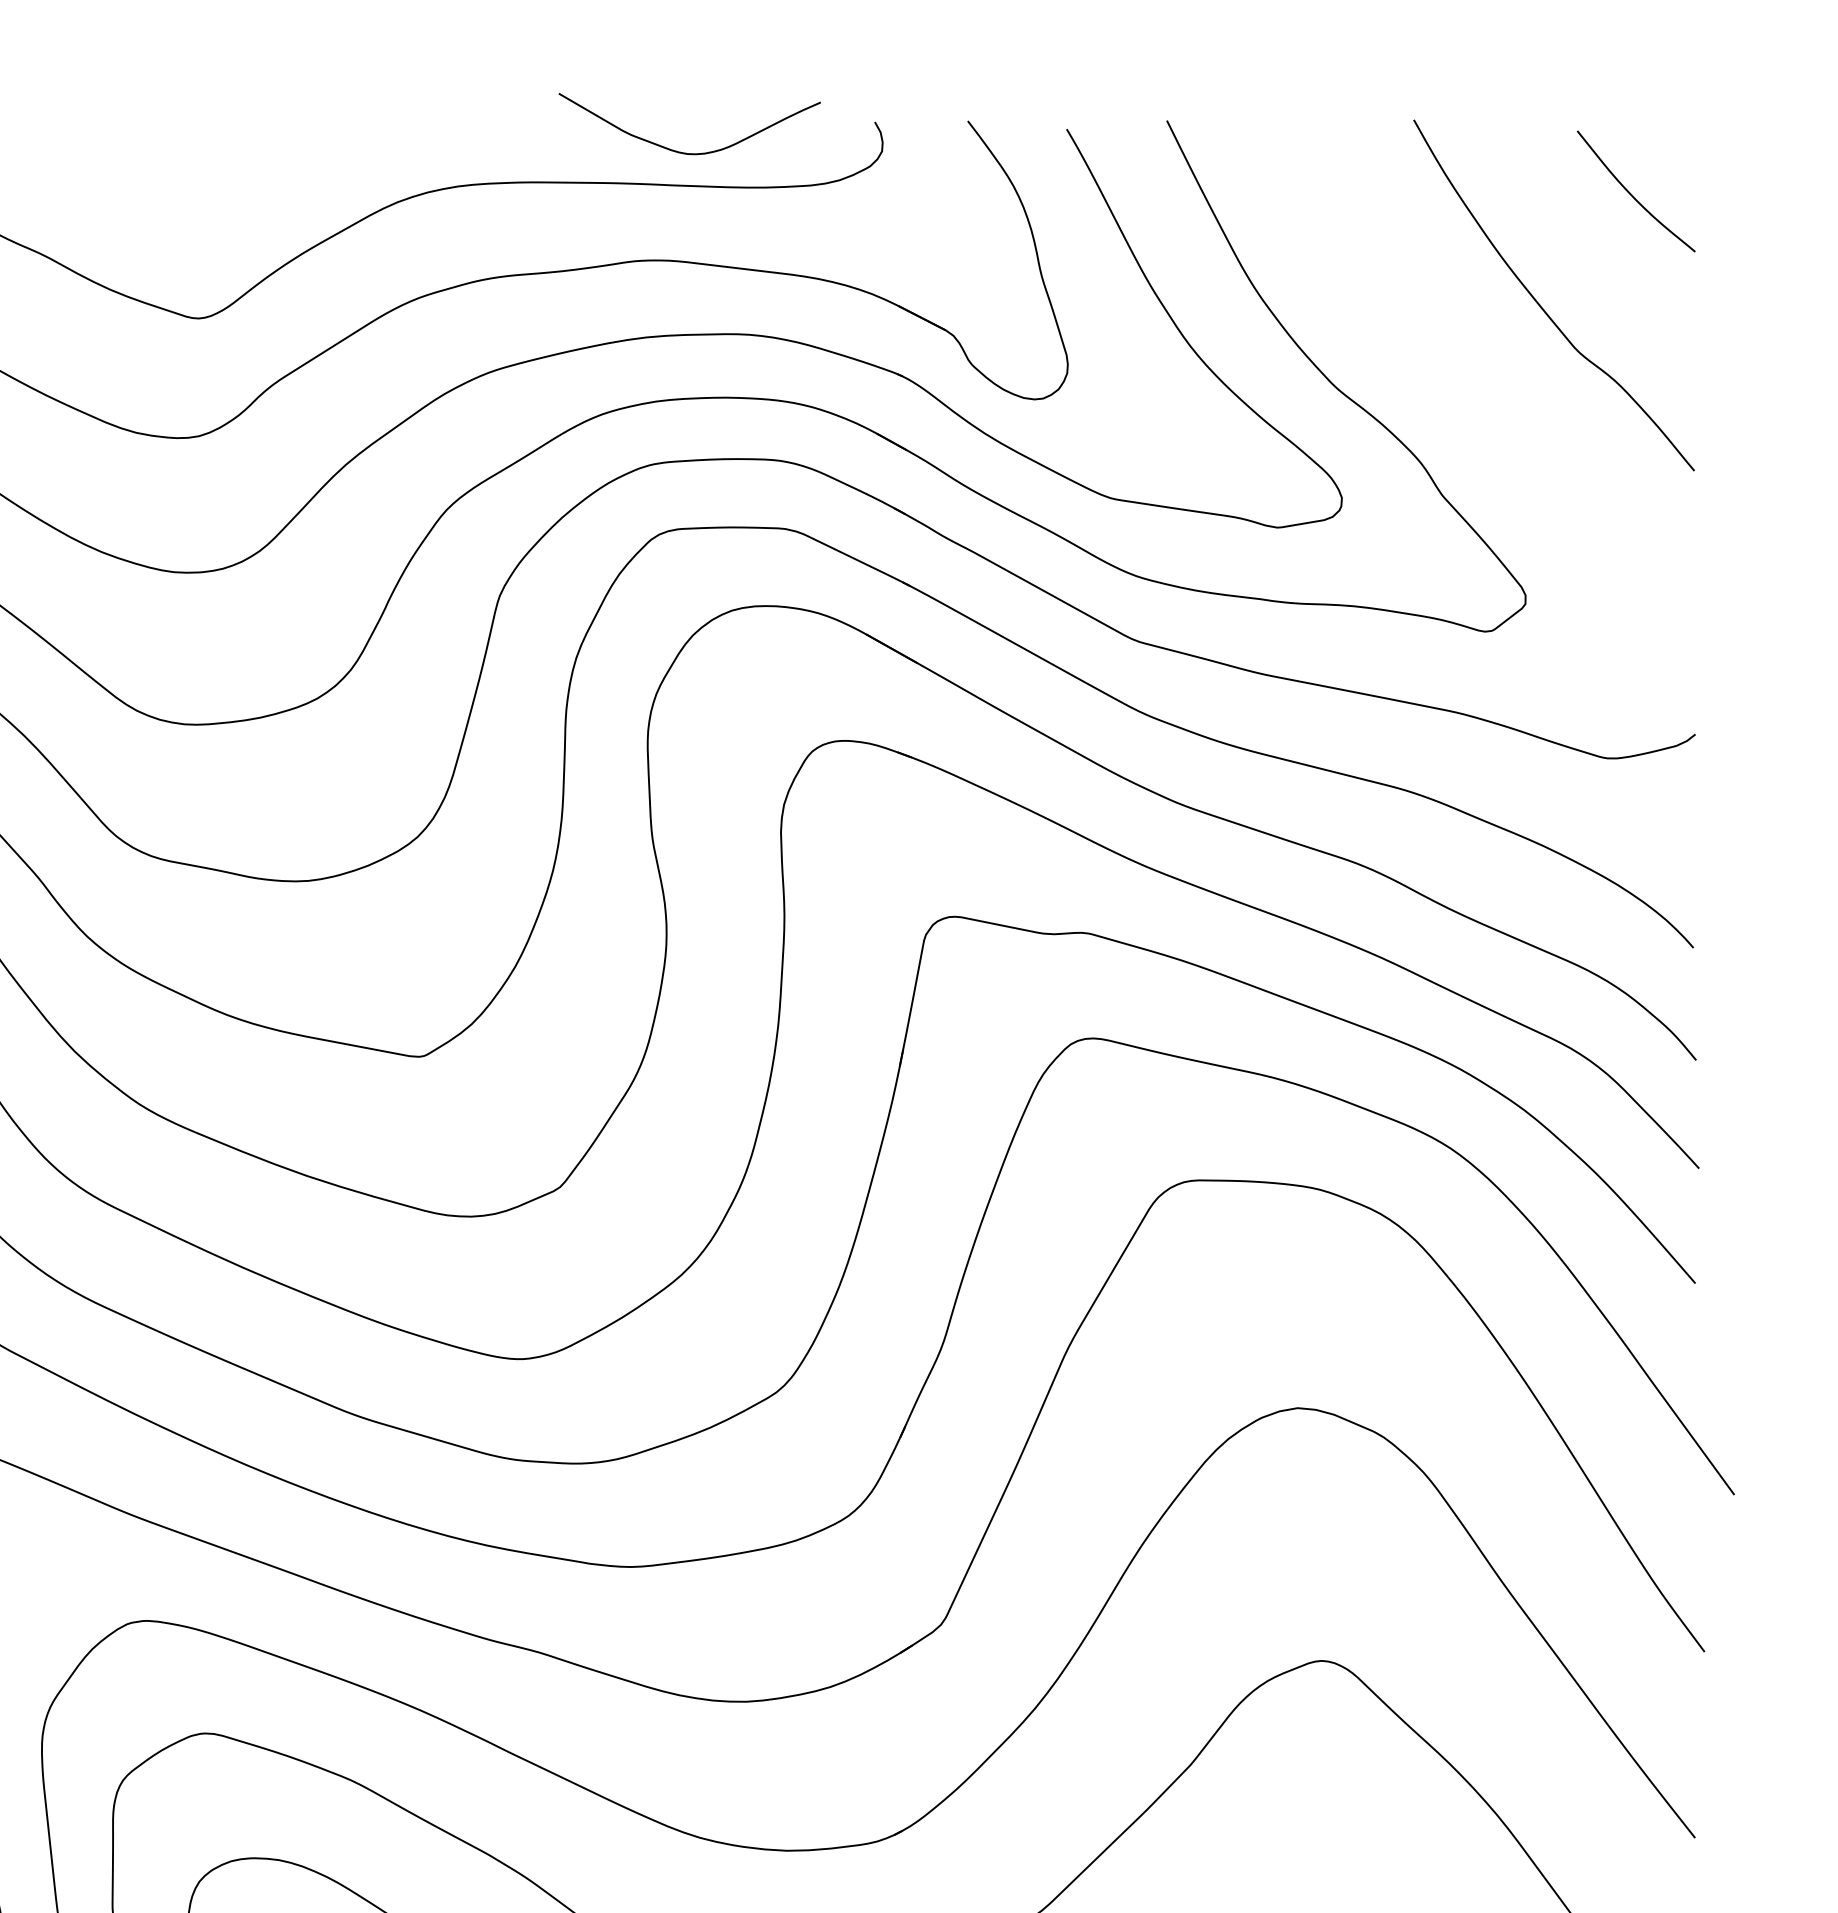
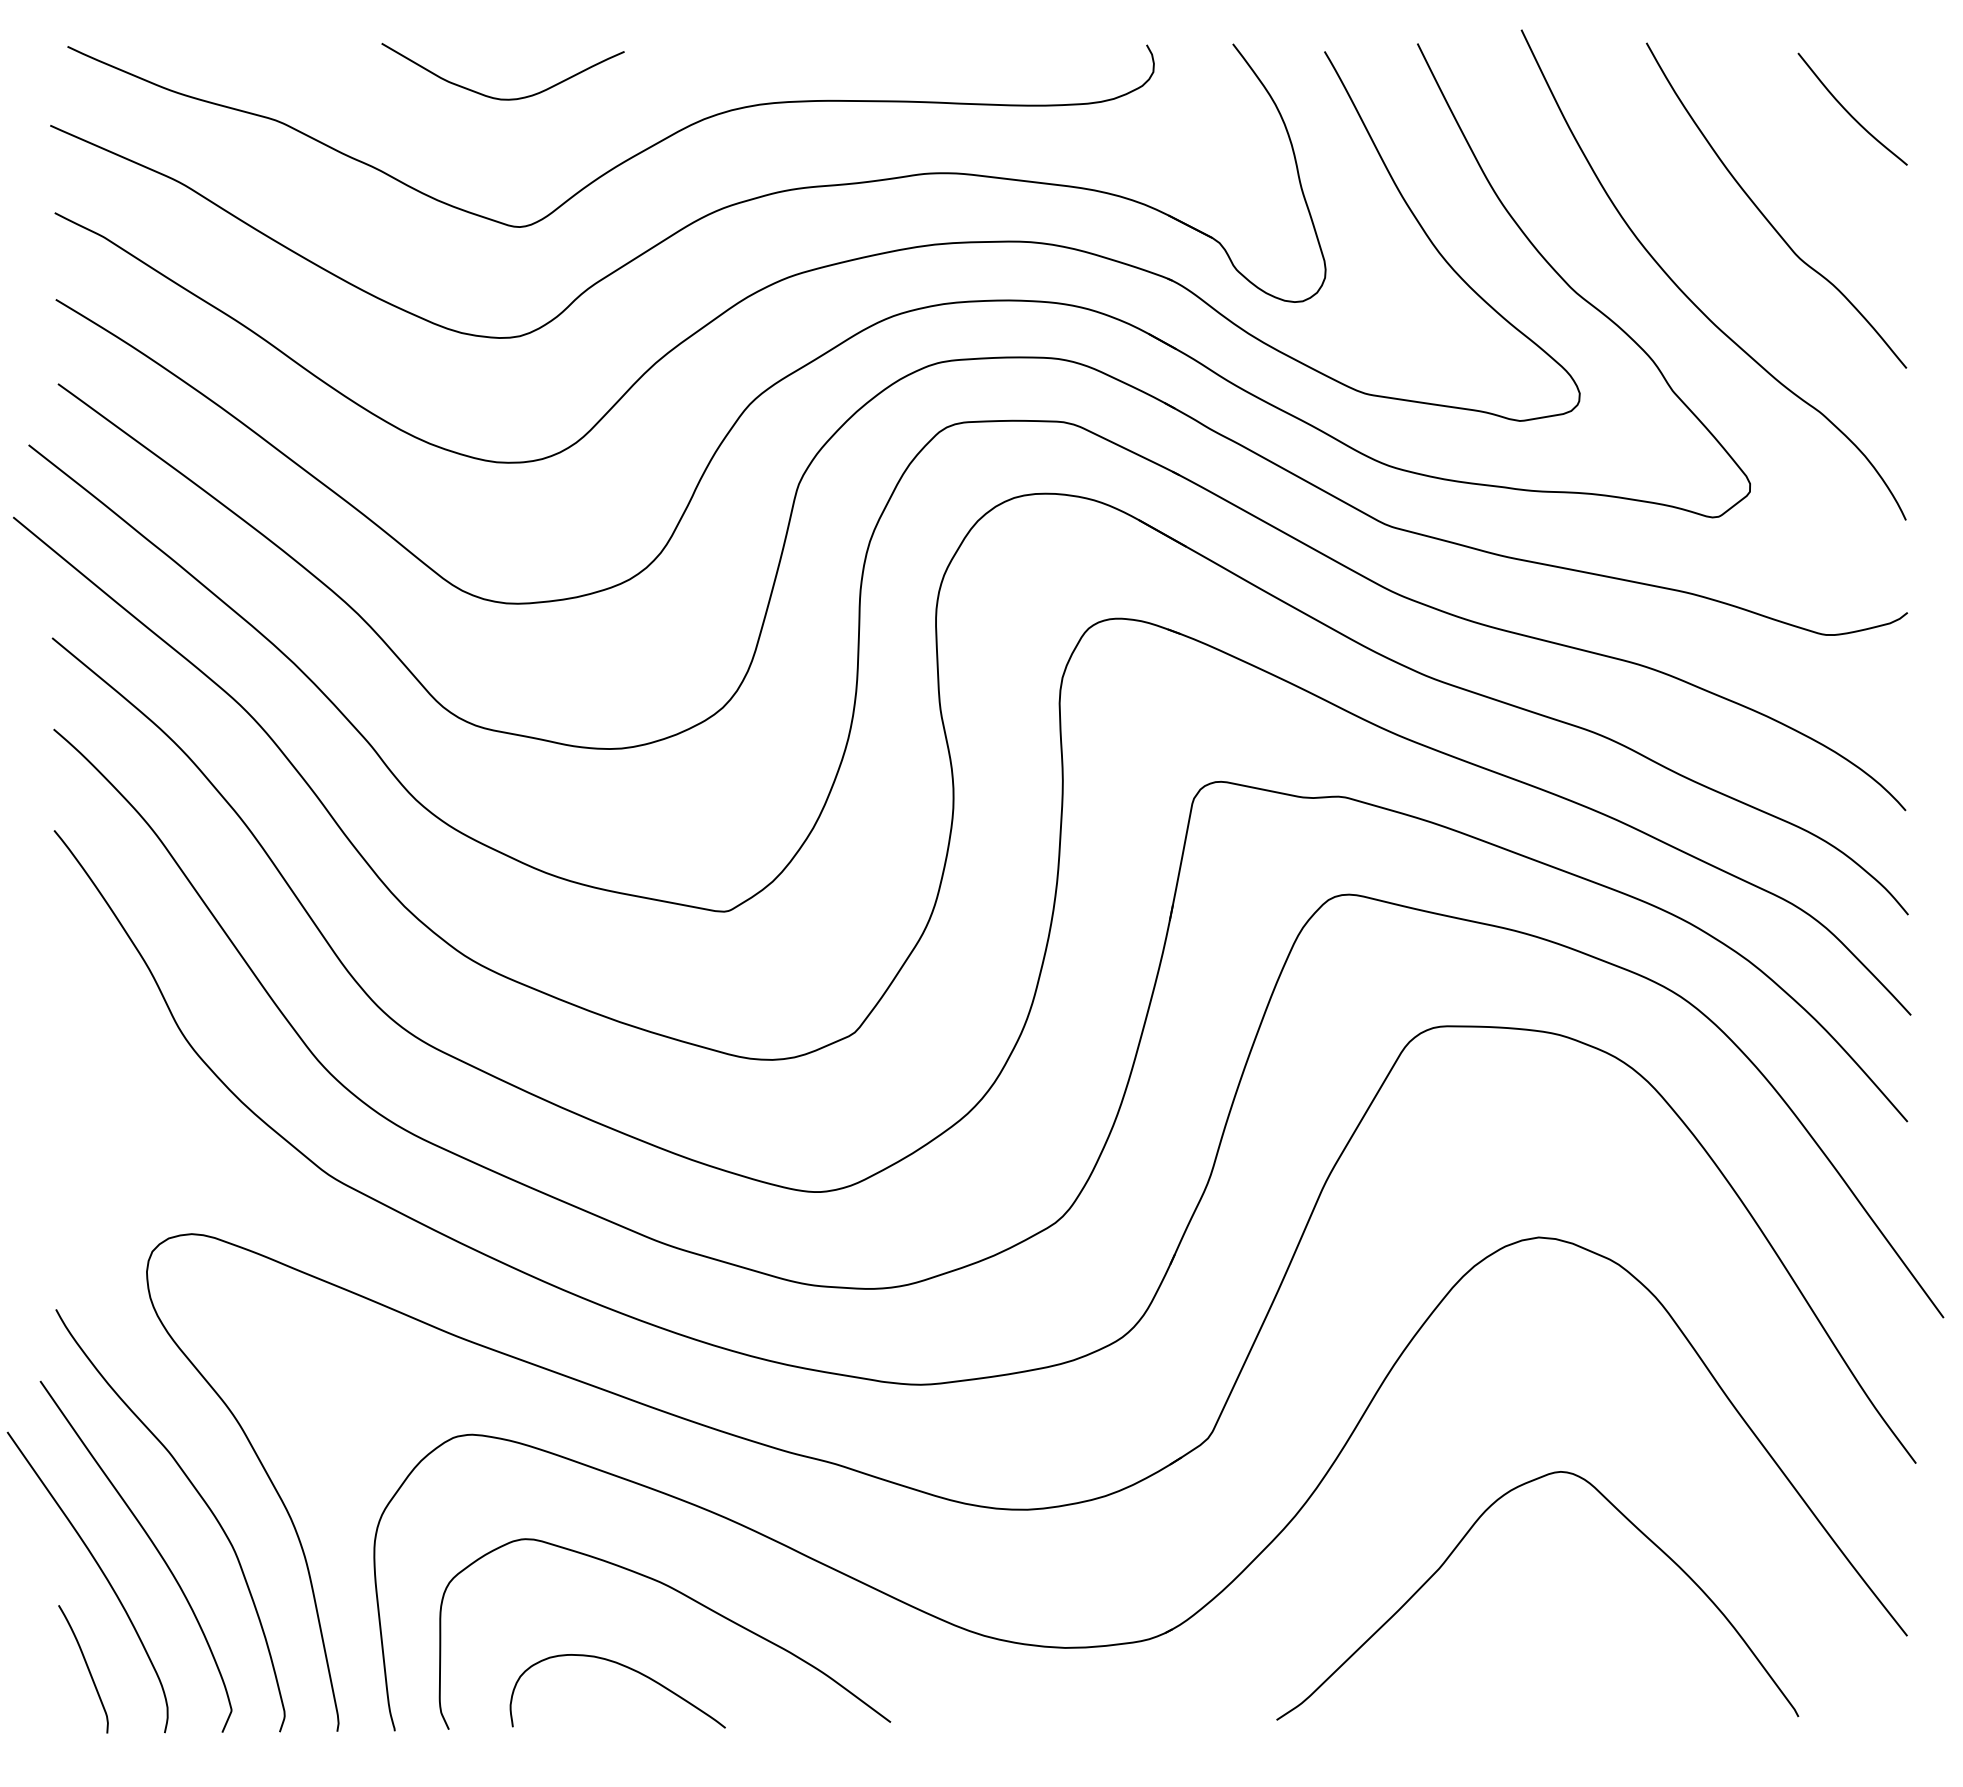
curve: (682, 151) -> (496, 97), moved
curve: (1460, 394) -> (1689, 297), added

